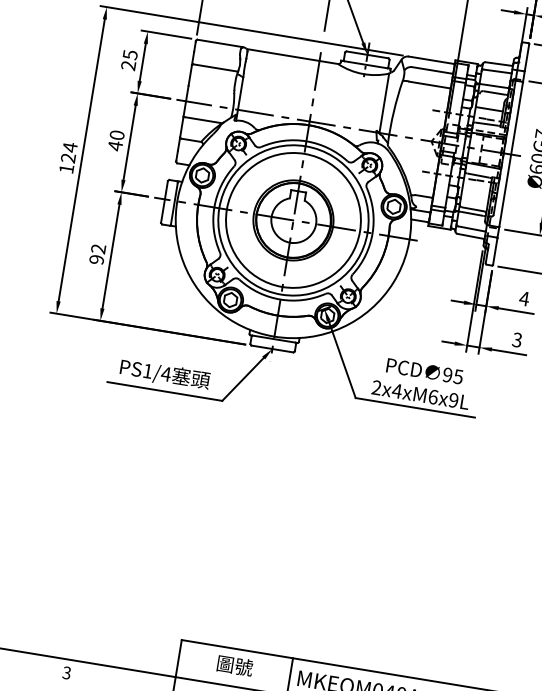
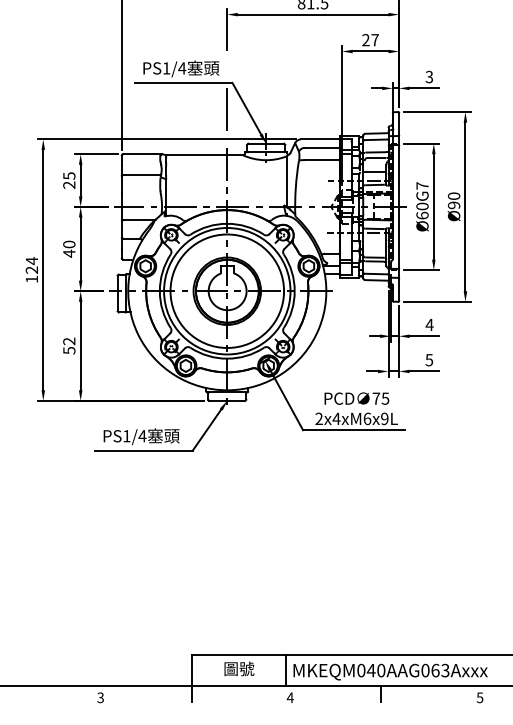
text: (97, 259) -> (69, 350), 92 -> 52
text: (517, 339) -> (429, 359), 3 -> 5
text: (447, 374) -> (376, 398), 95 -> 75

